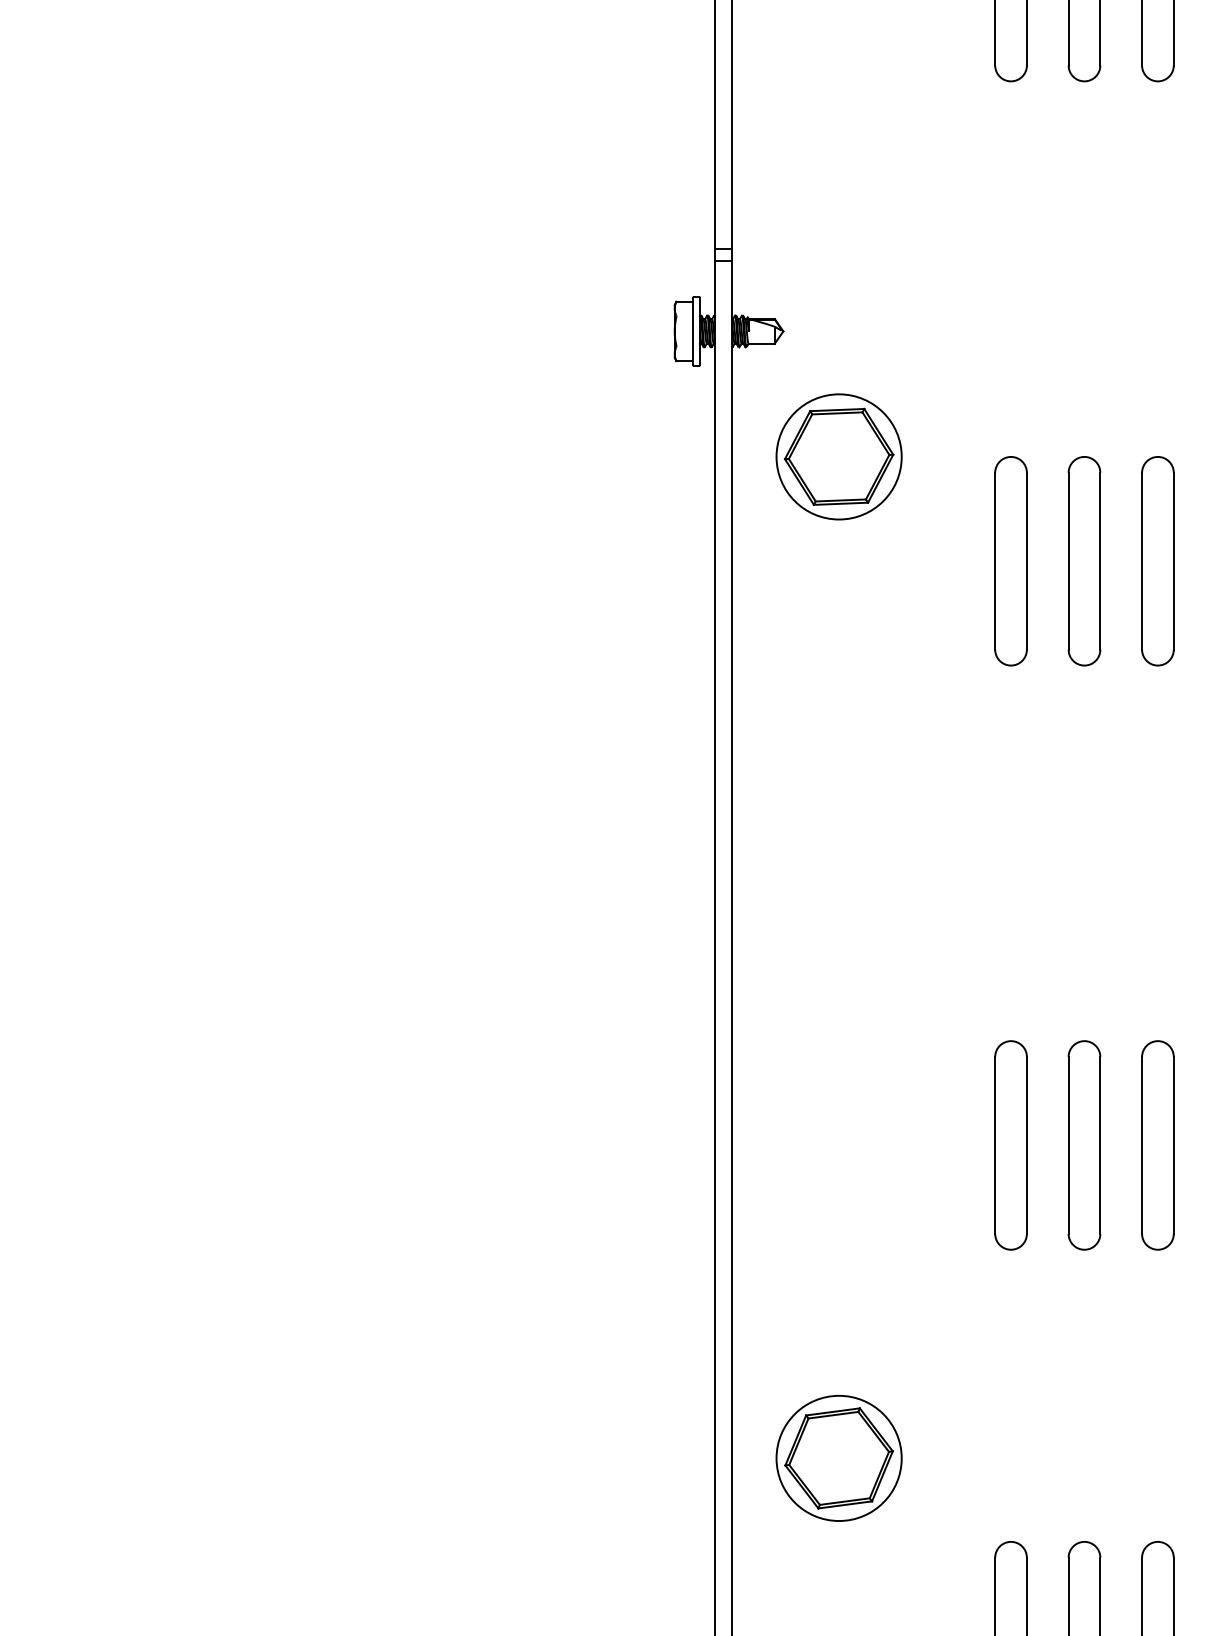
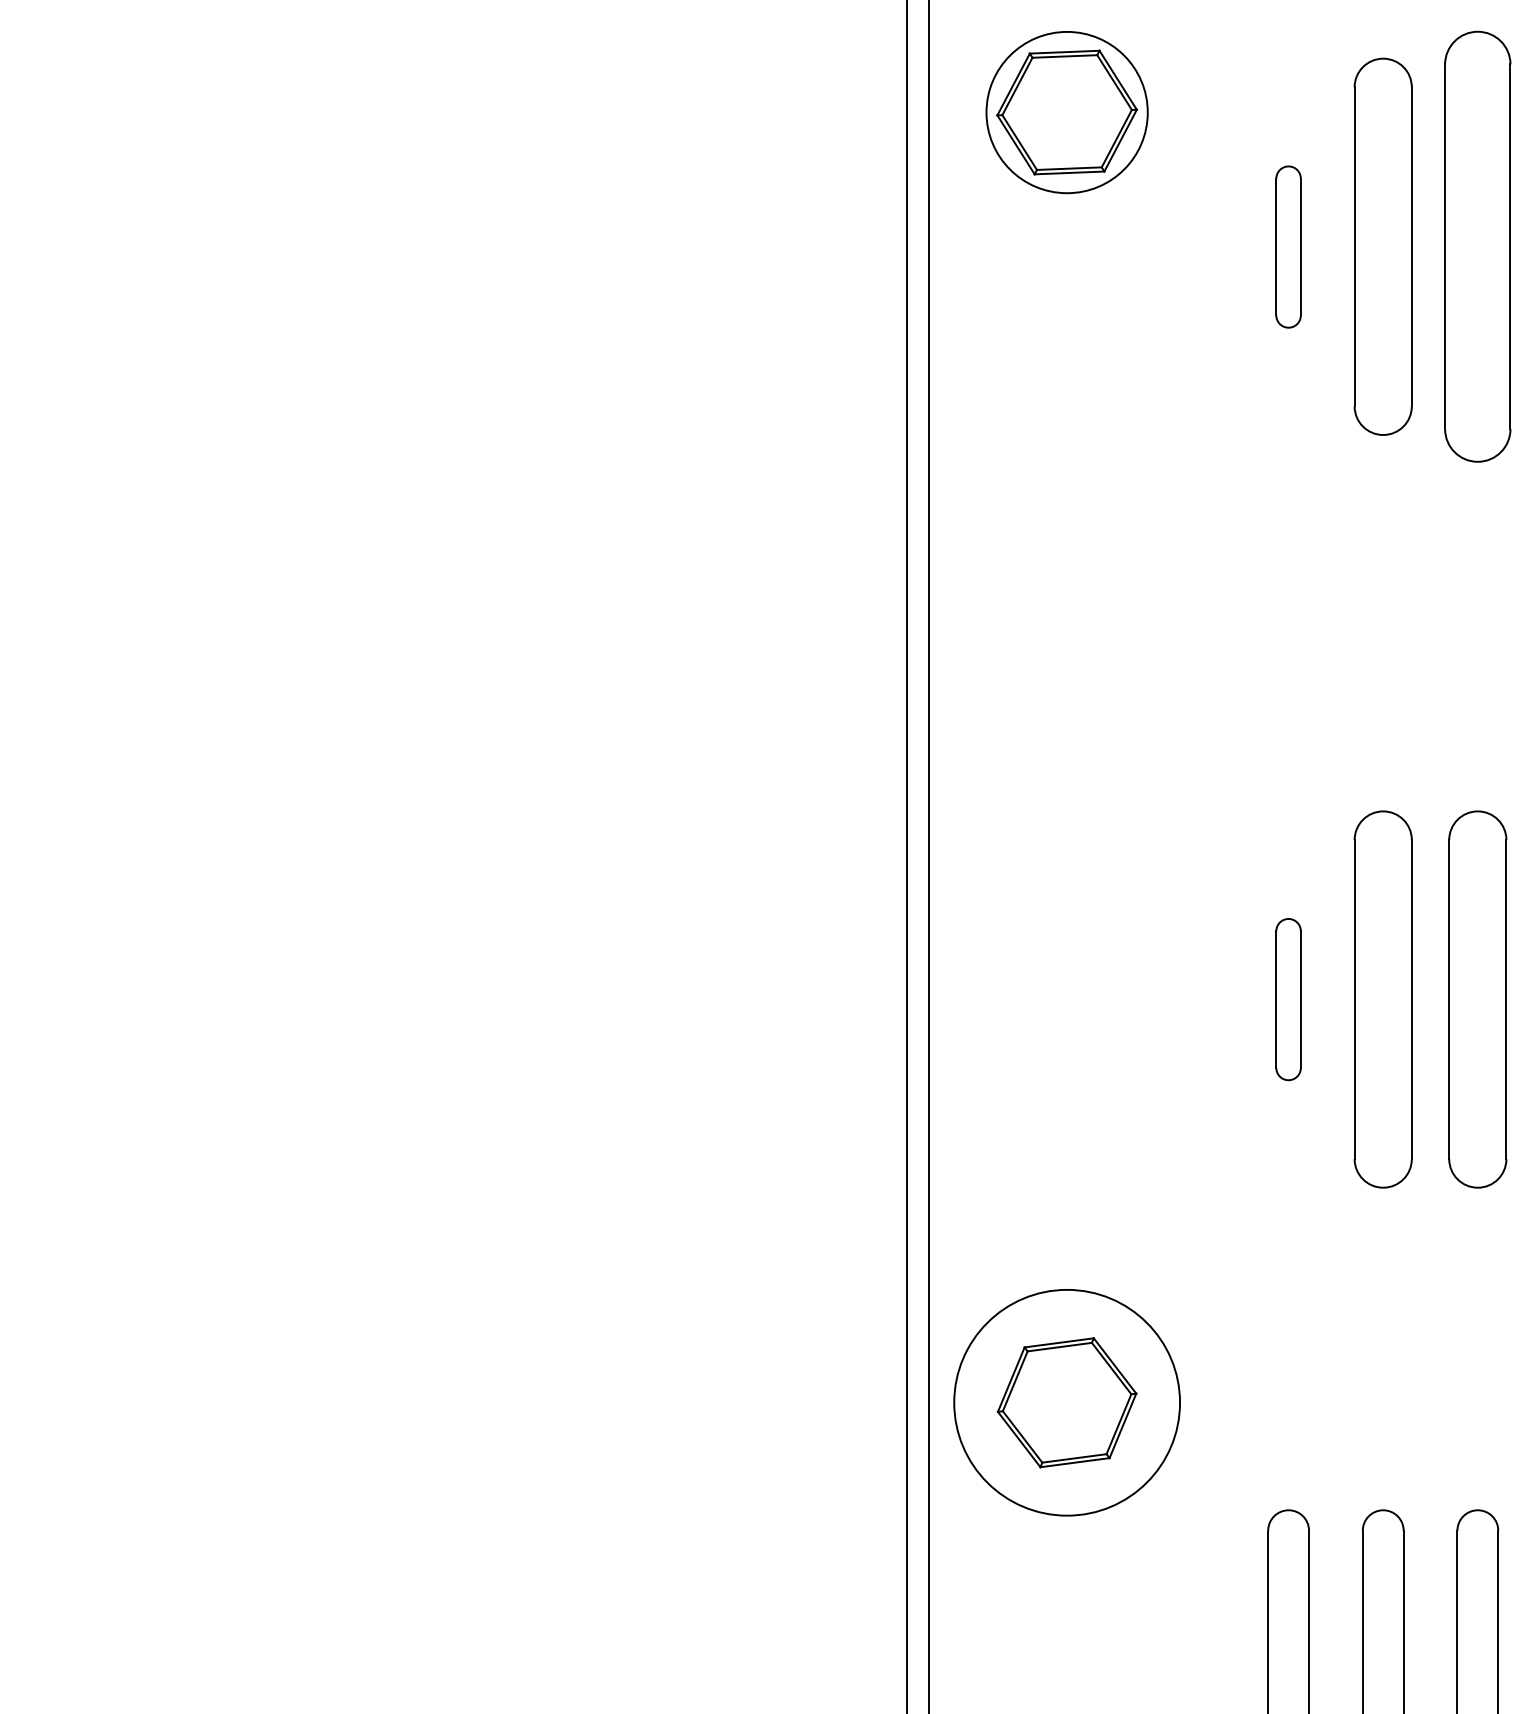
part: (1010, 561) -> (1287, 247), size x0.6
part: (1084, 561) -> (1383, 247), size x1.4
part: (1157, 561) -> (1477, 247), size x1.6
part: (1010, 1145) -> (1287, 999), size x0.6
part: (1084, 1145) -> (1383, 999), size x1.4
part: (1157, 1145) -> (1477, 999), size x1.4
circle: (838, 1458) -> (1066, 1402), size x1.4

